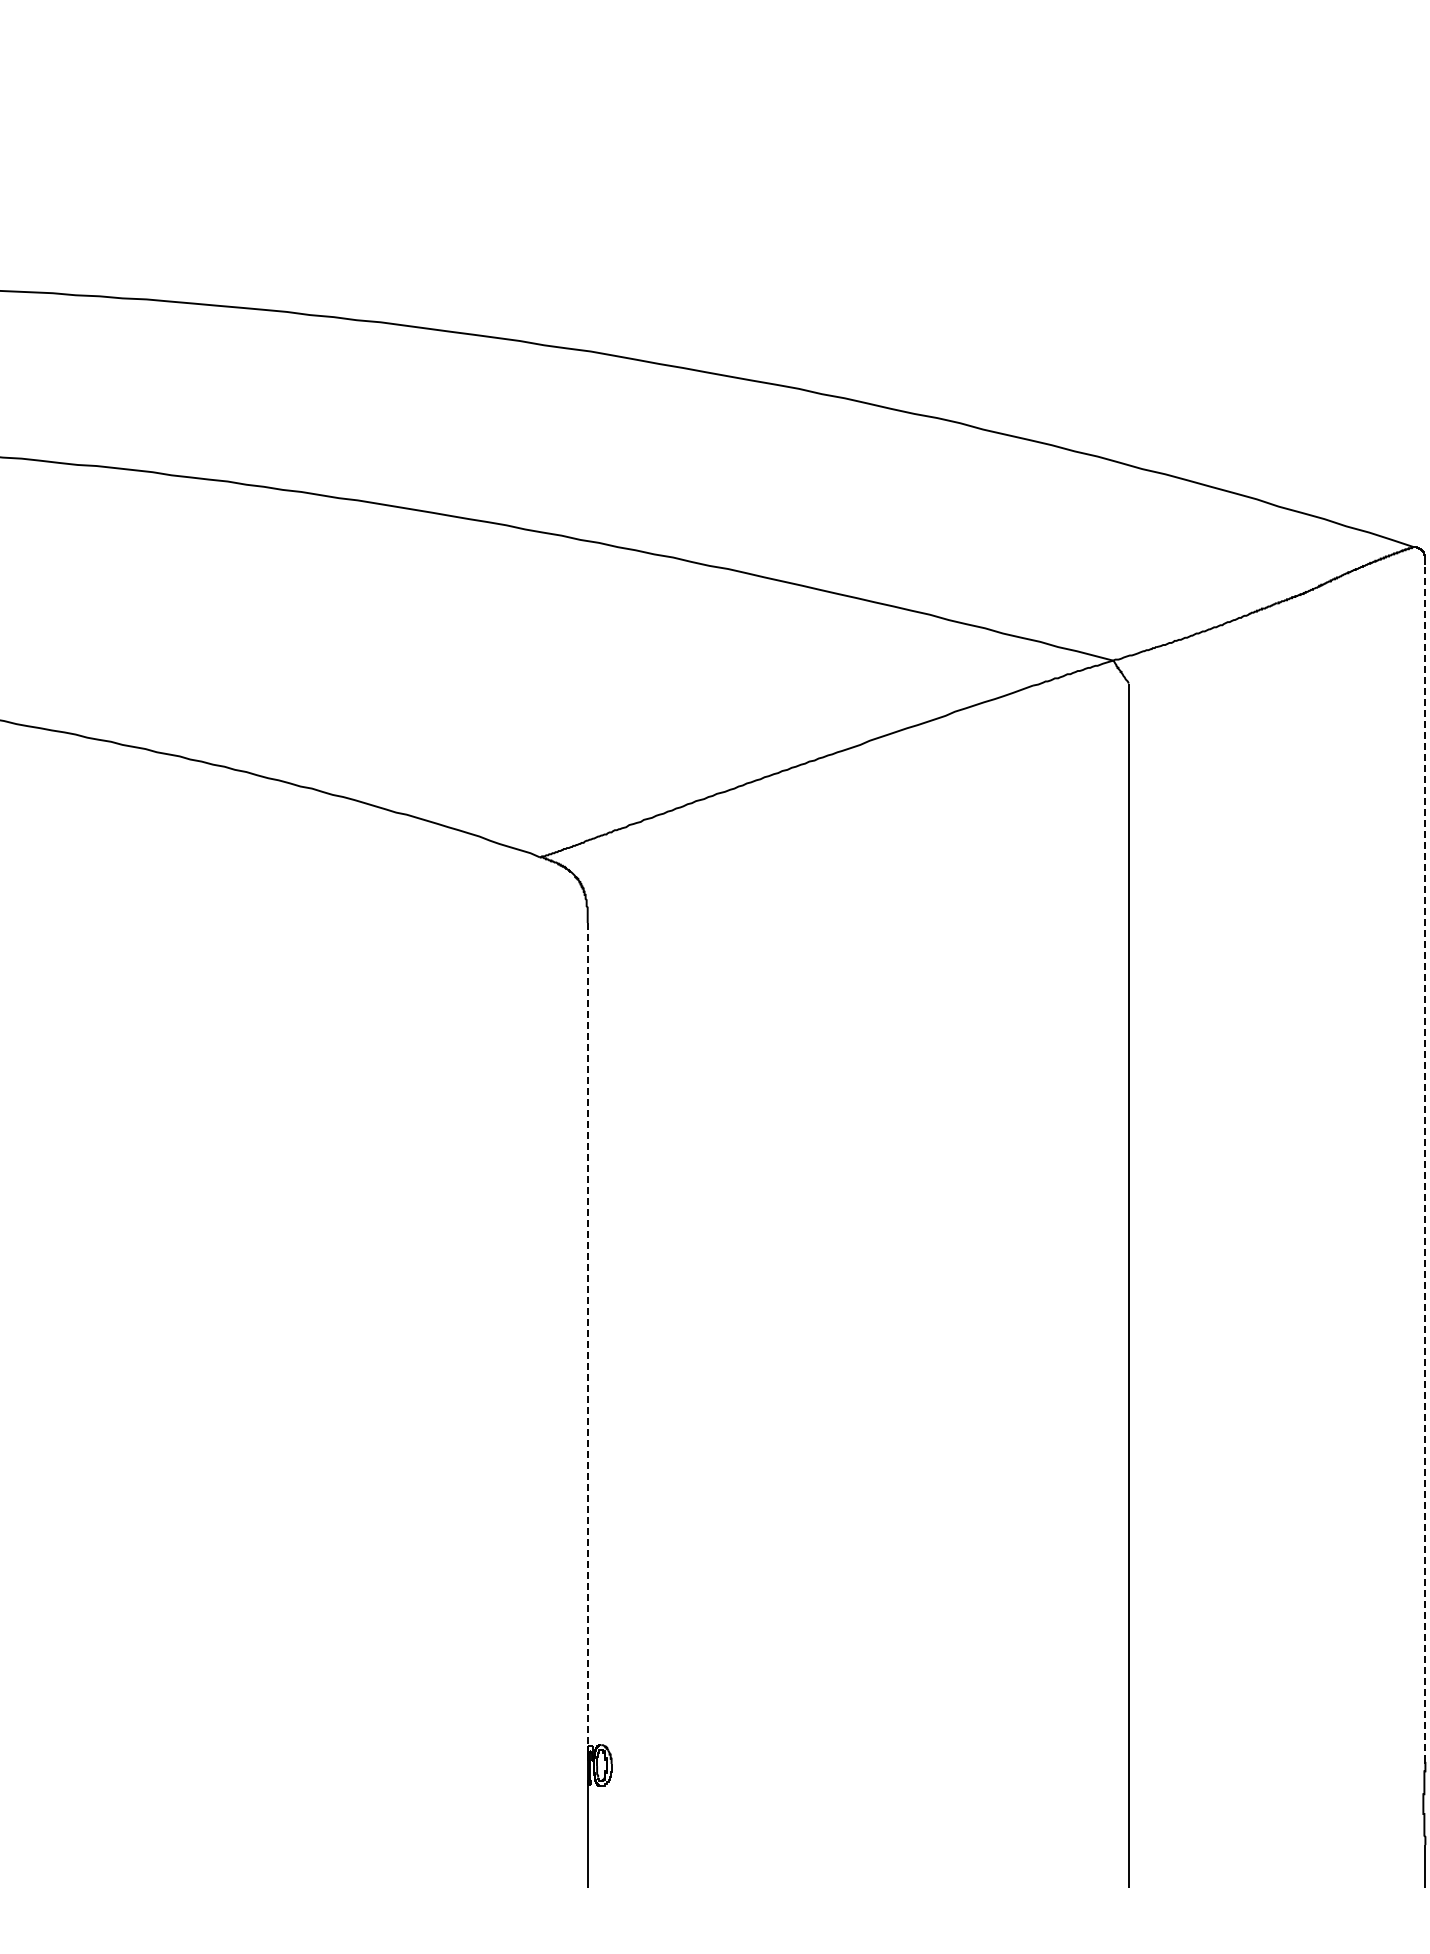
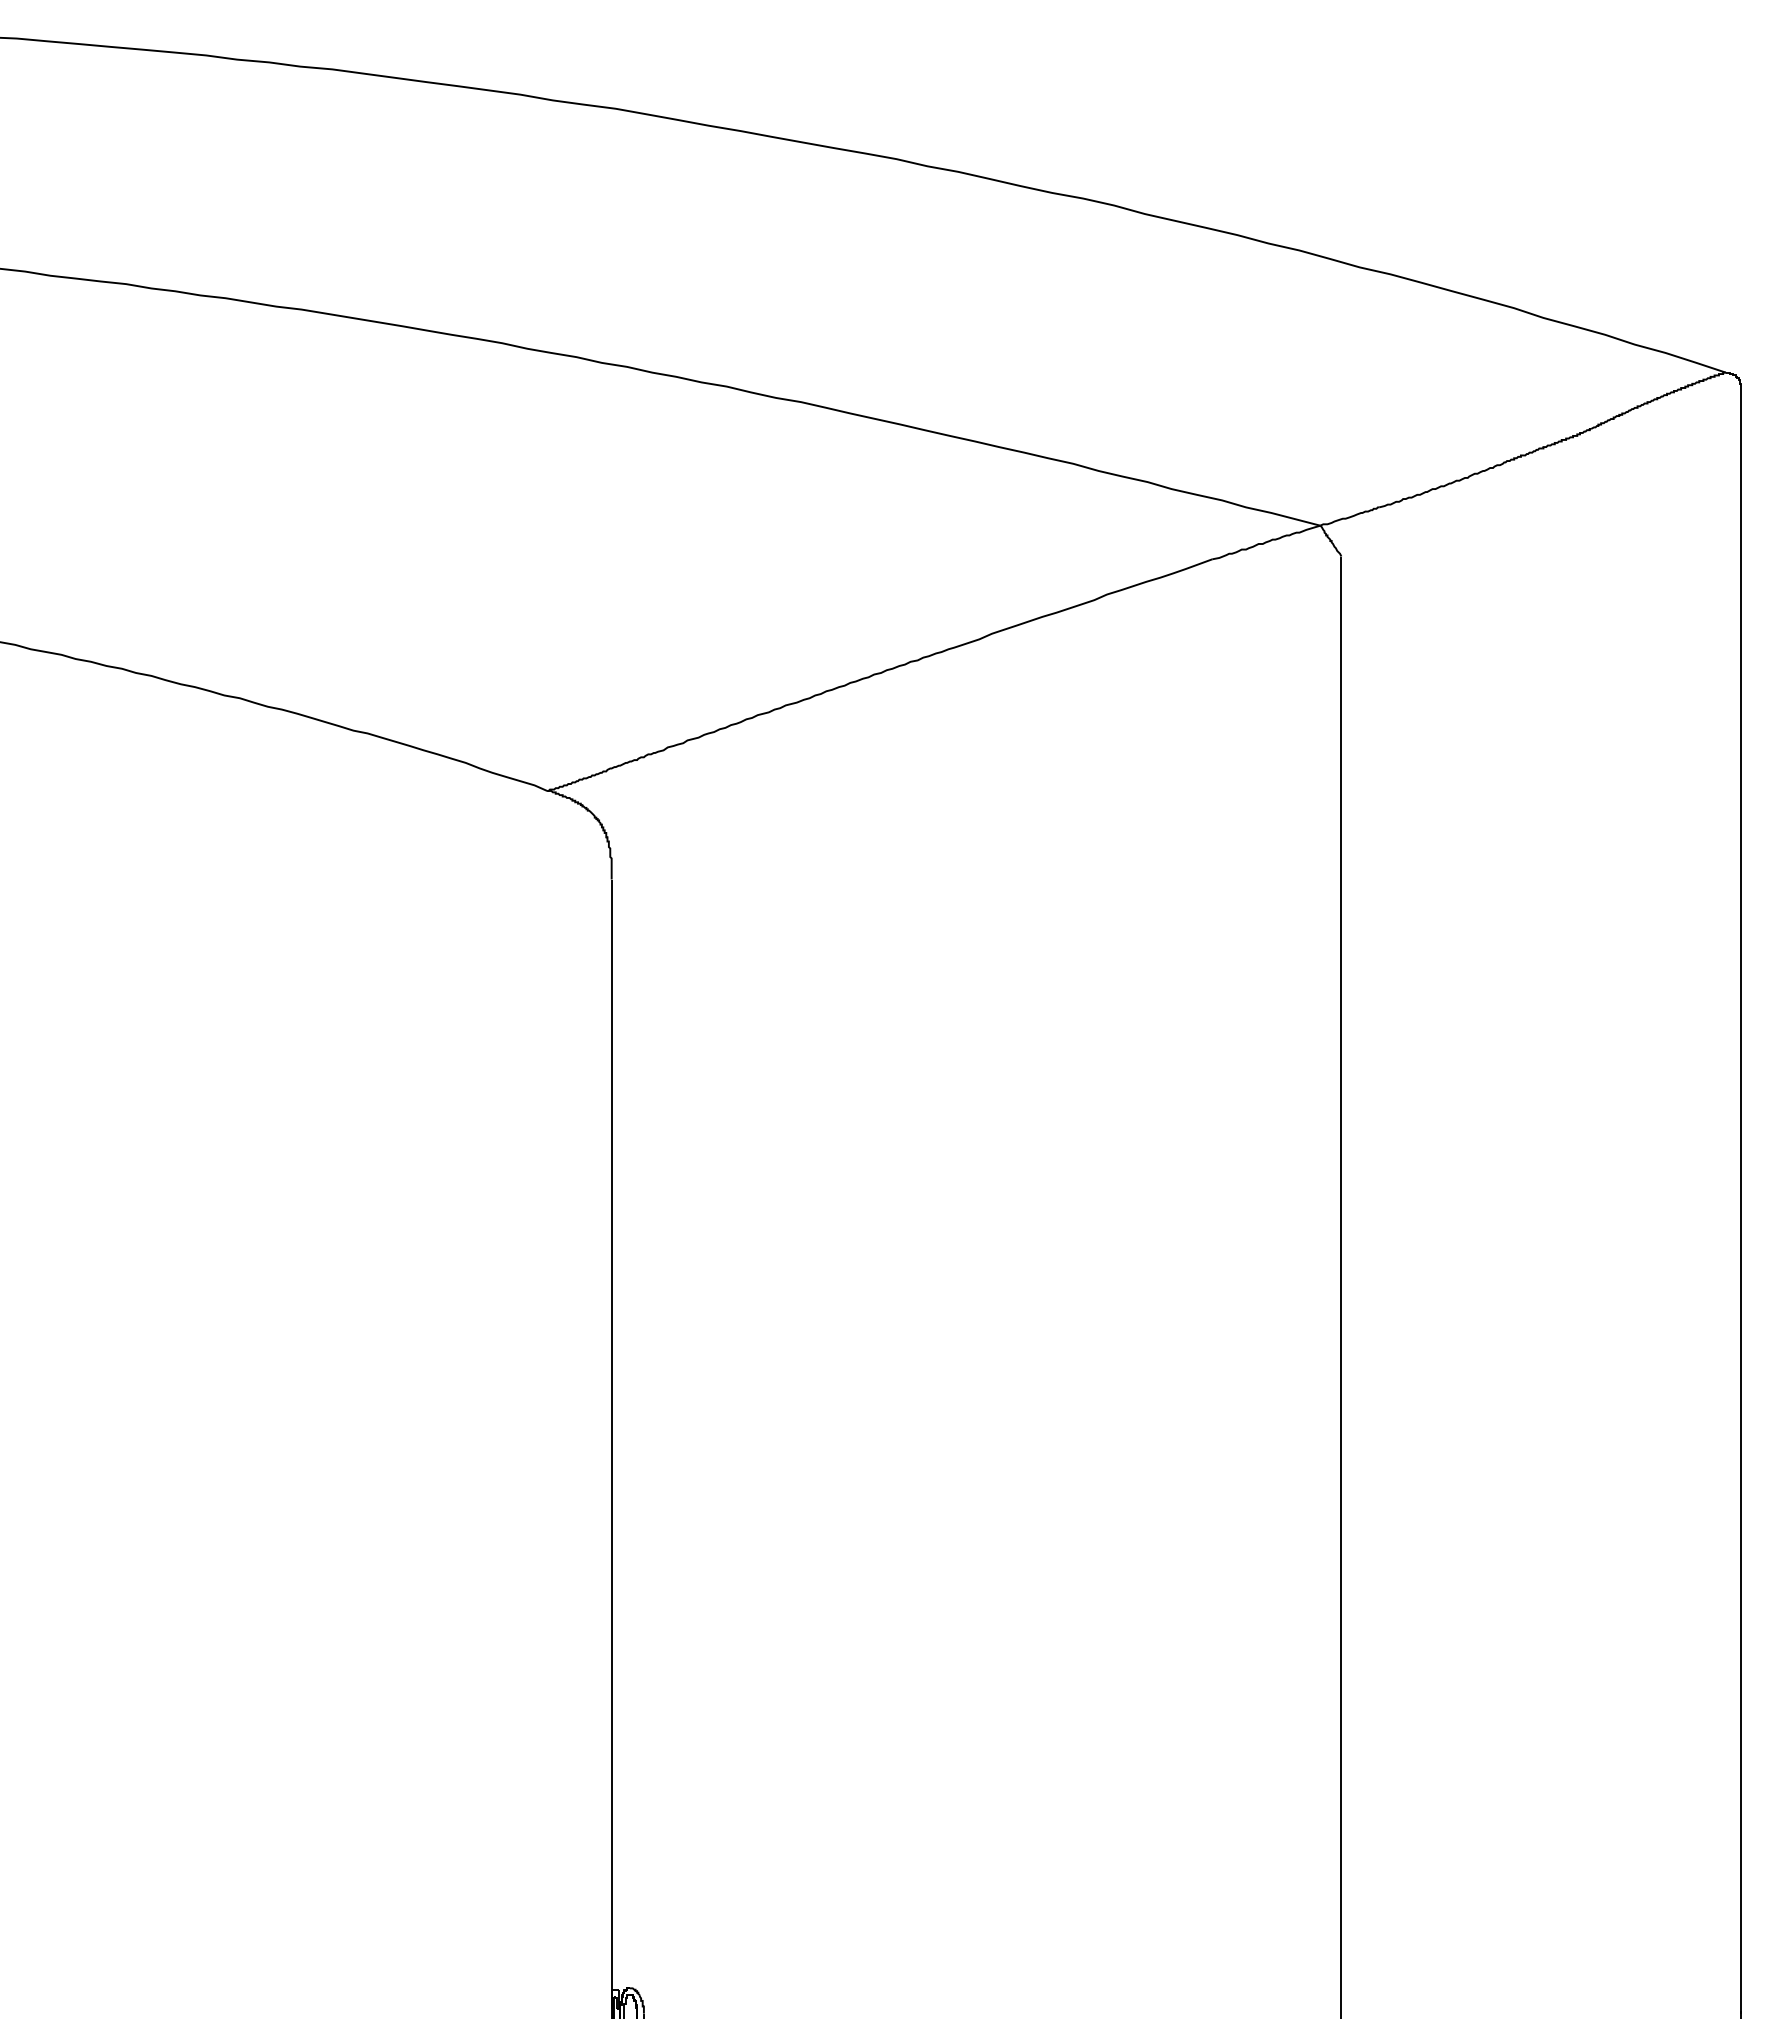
line: (1425, 1163) -> (1741, 1203), dashed -> solid
line: (587, 1343) -> (611, 1446), dashed -> solid

